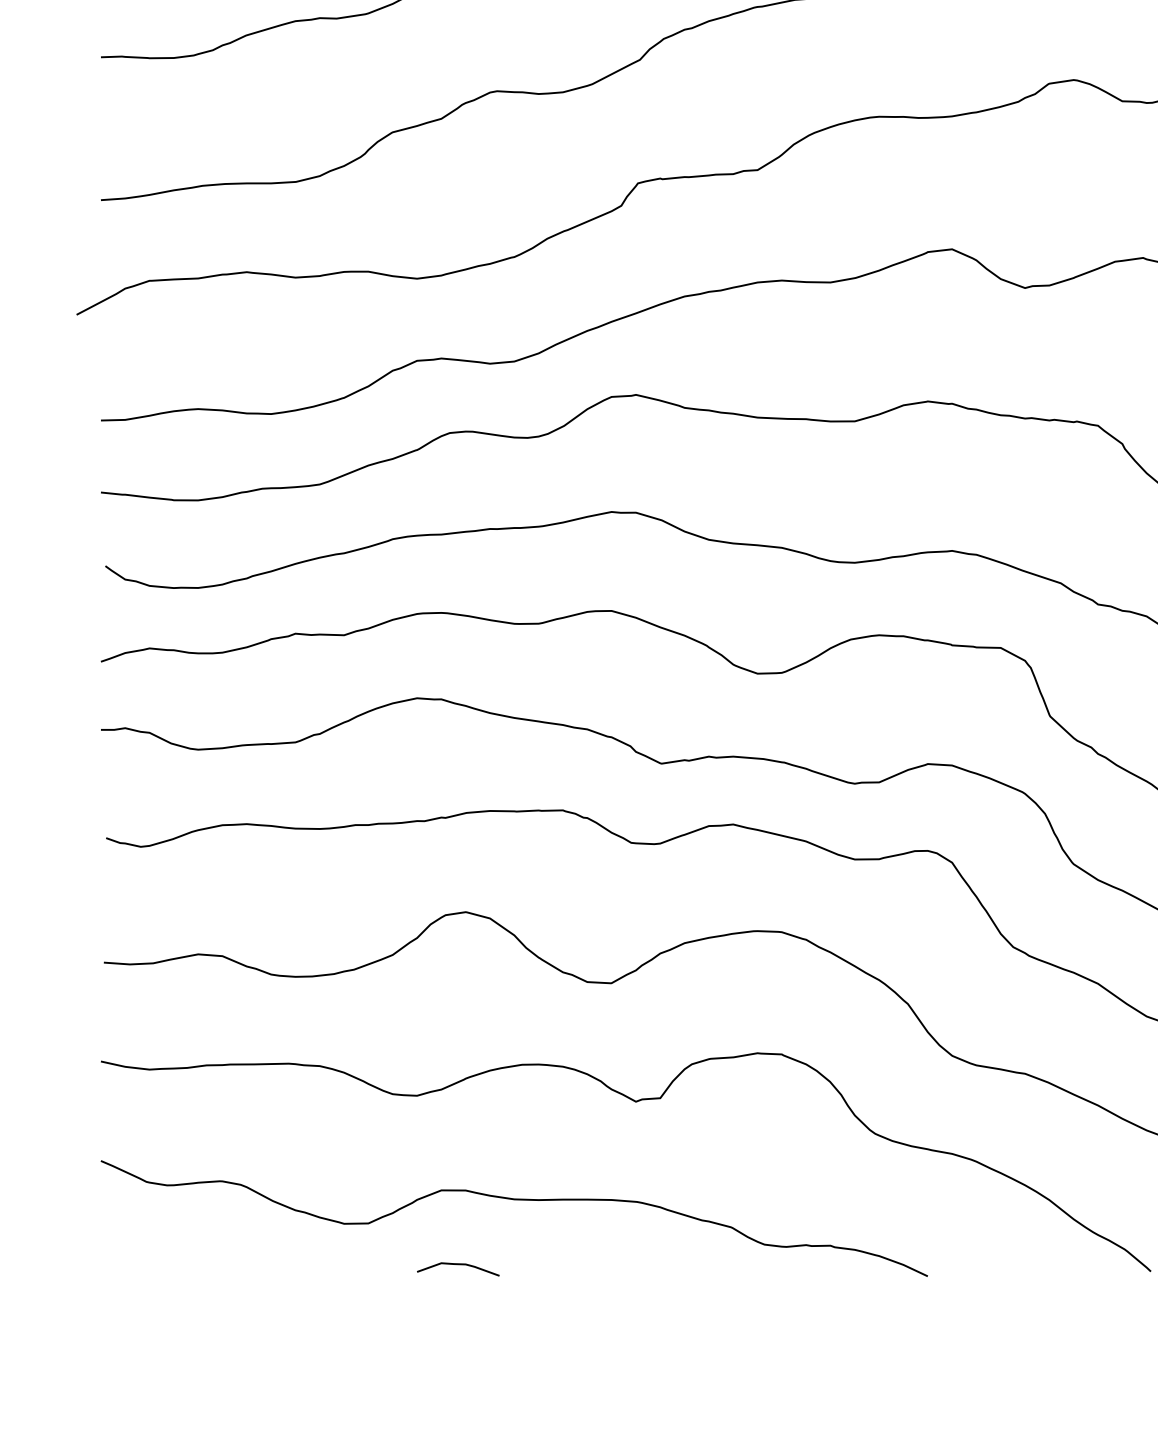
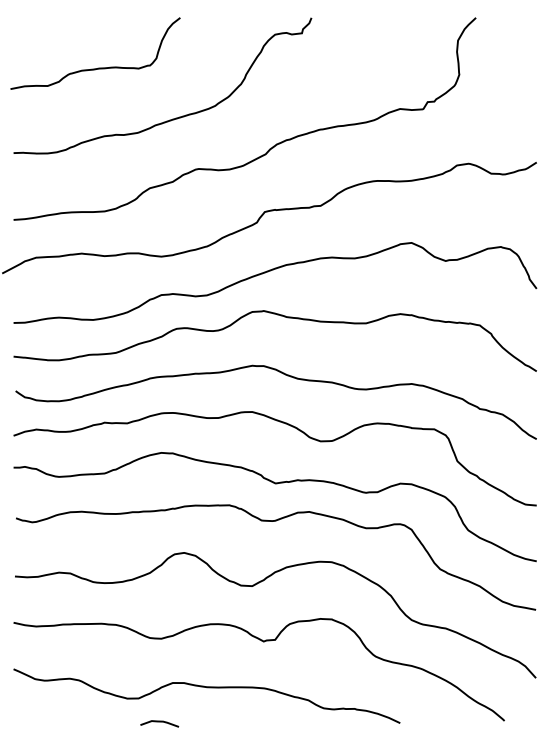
curve: (457, 1266) -> (159, 722), moved

